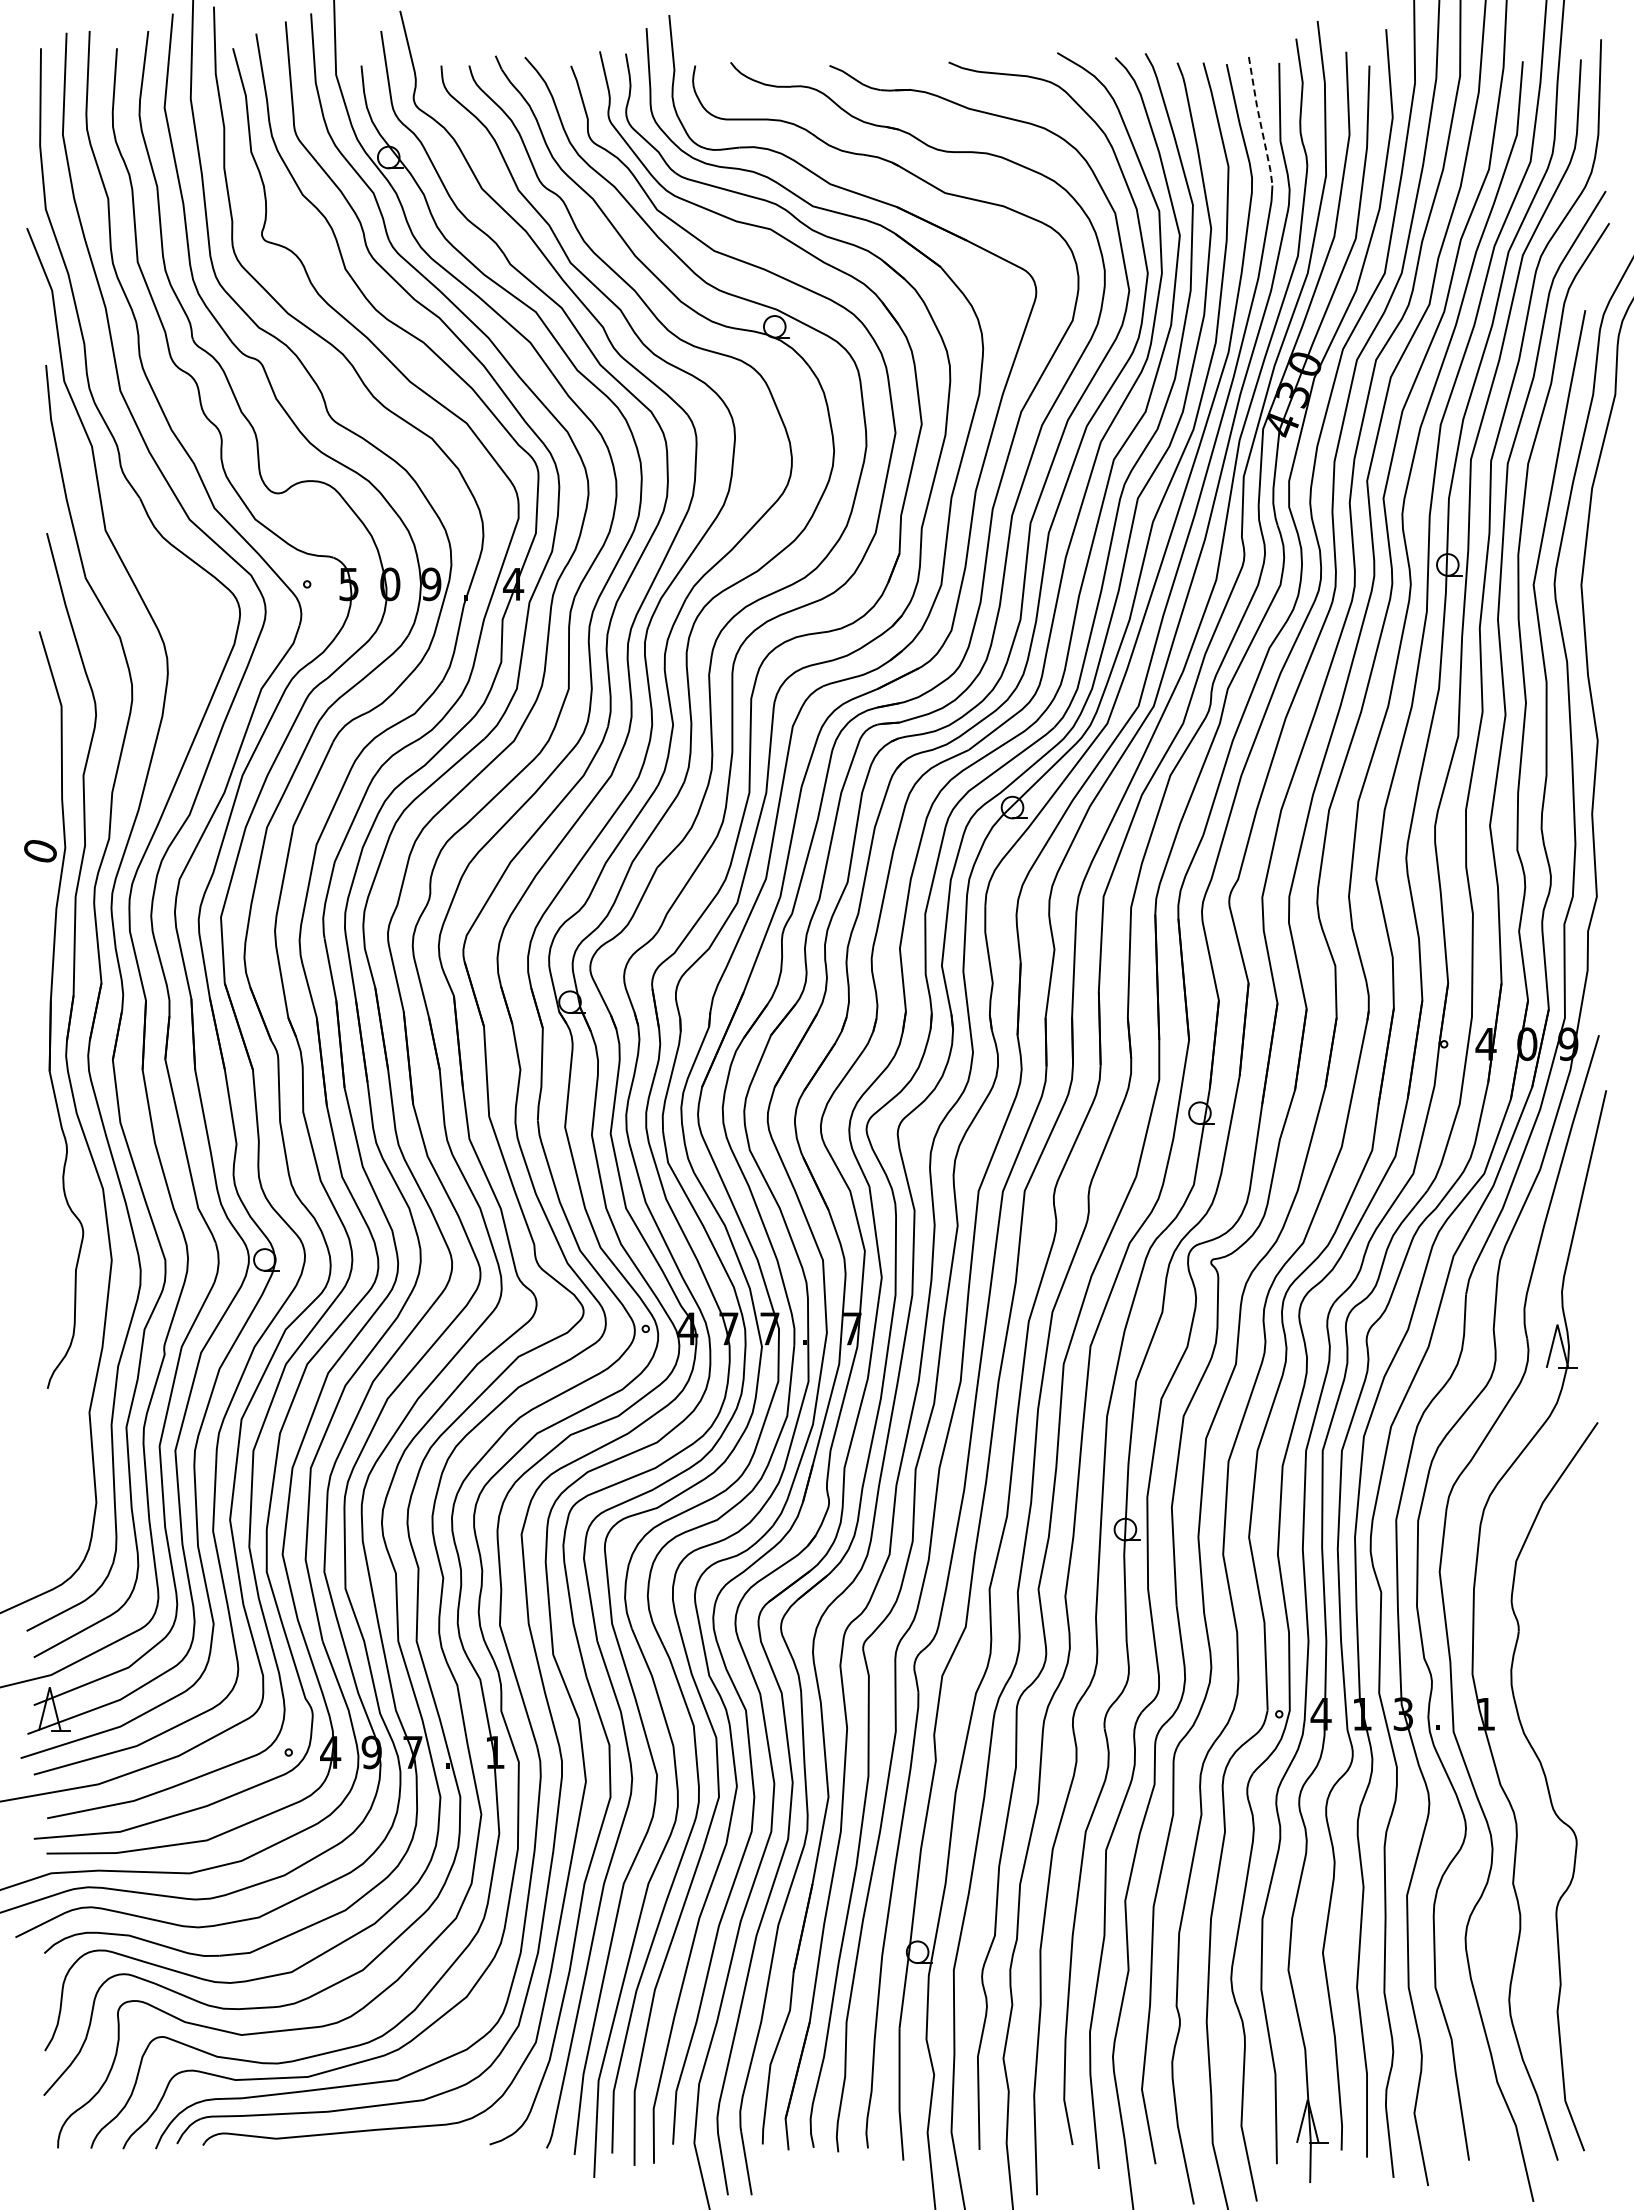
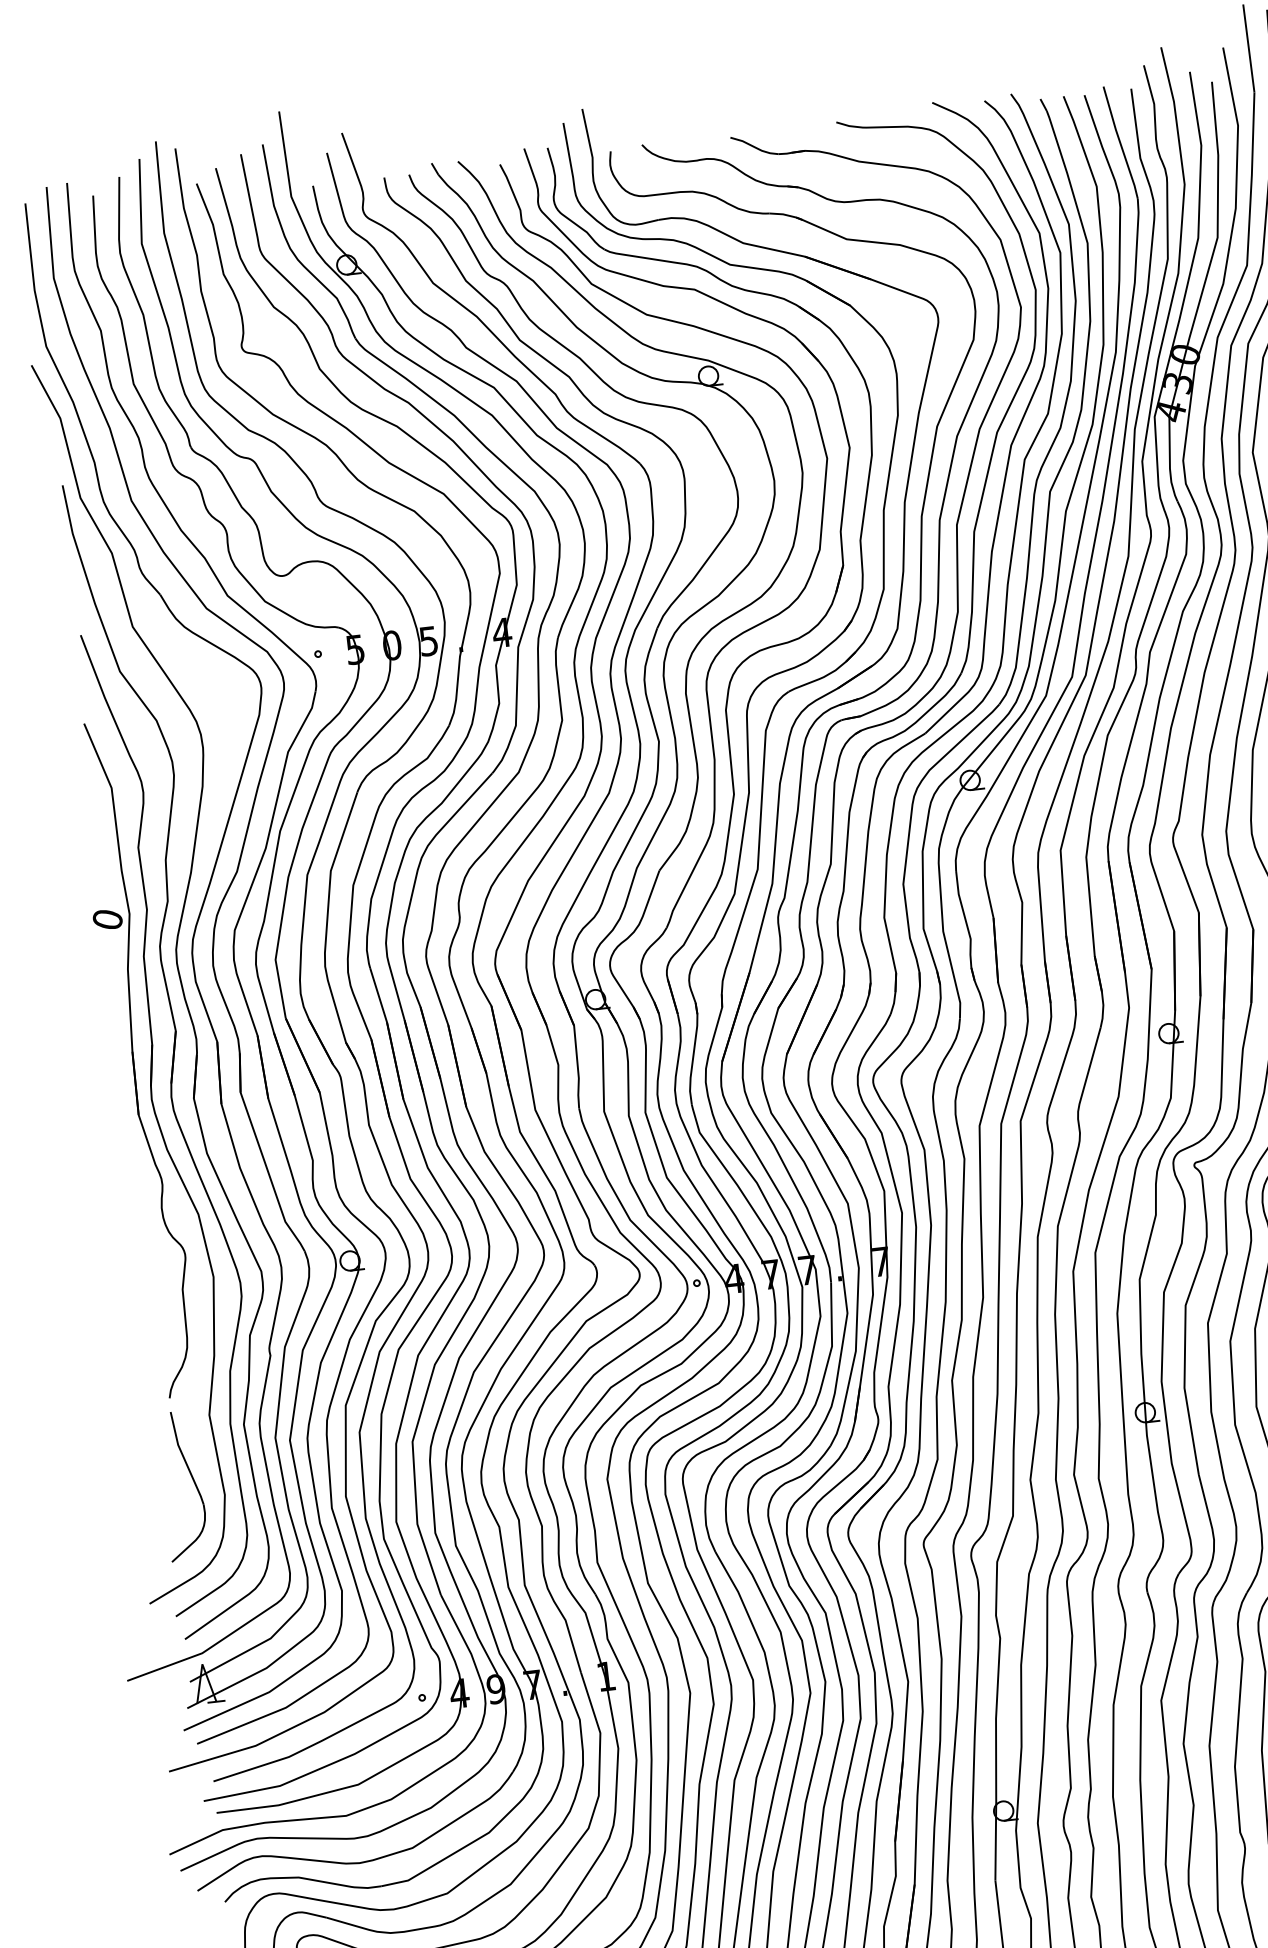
line: (1260, 121) -> (1120, 142), dashed -> solid
text: (431, 583) -> (428, 640), 9 -> 5
part: (62, 1482) -> (192, 1480), added

